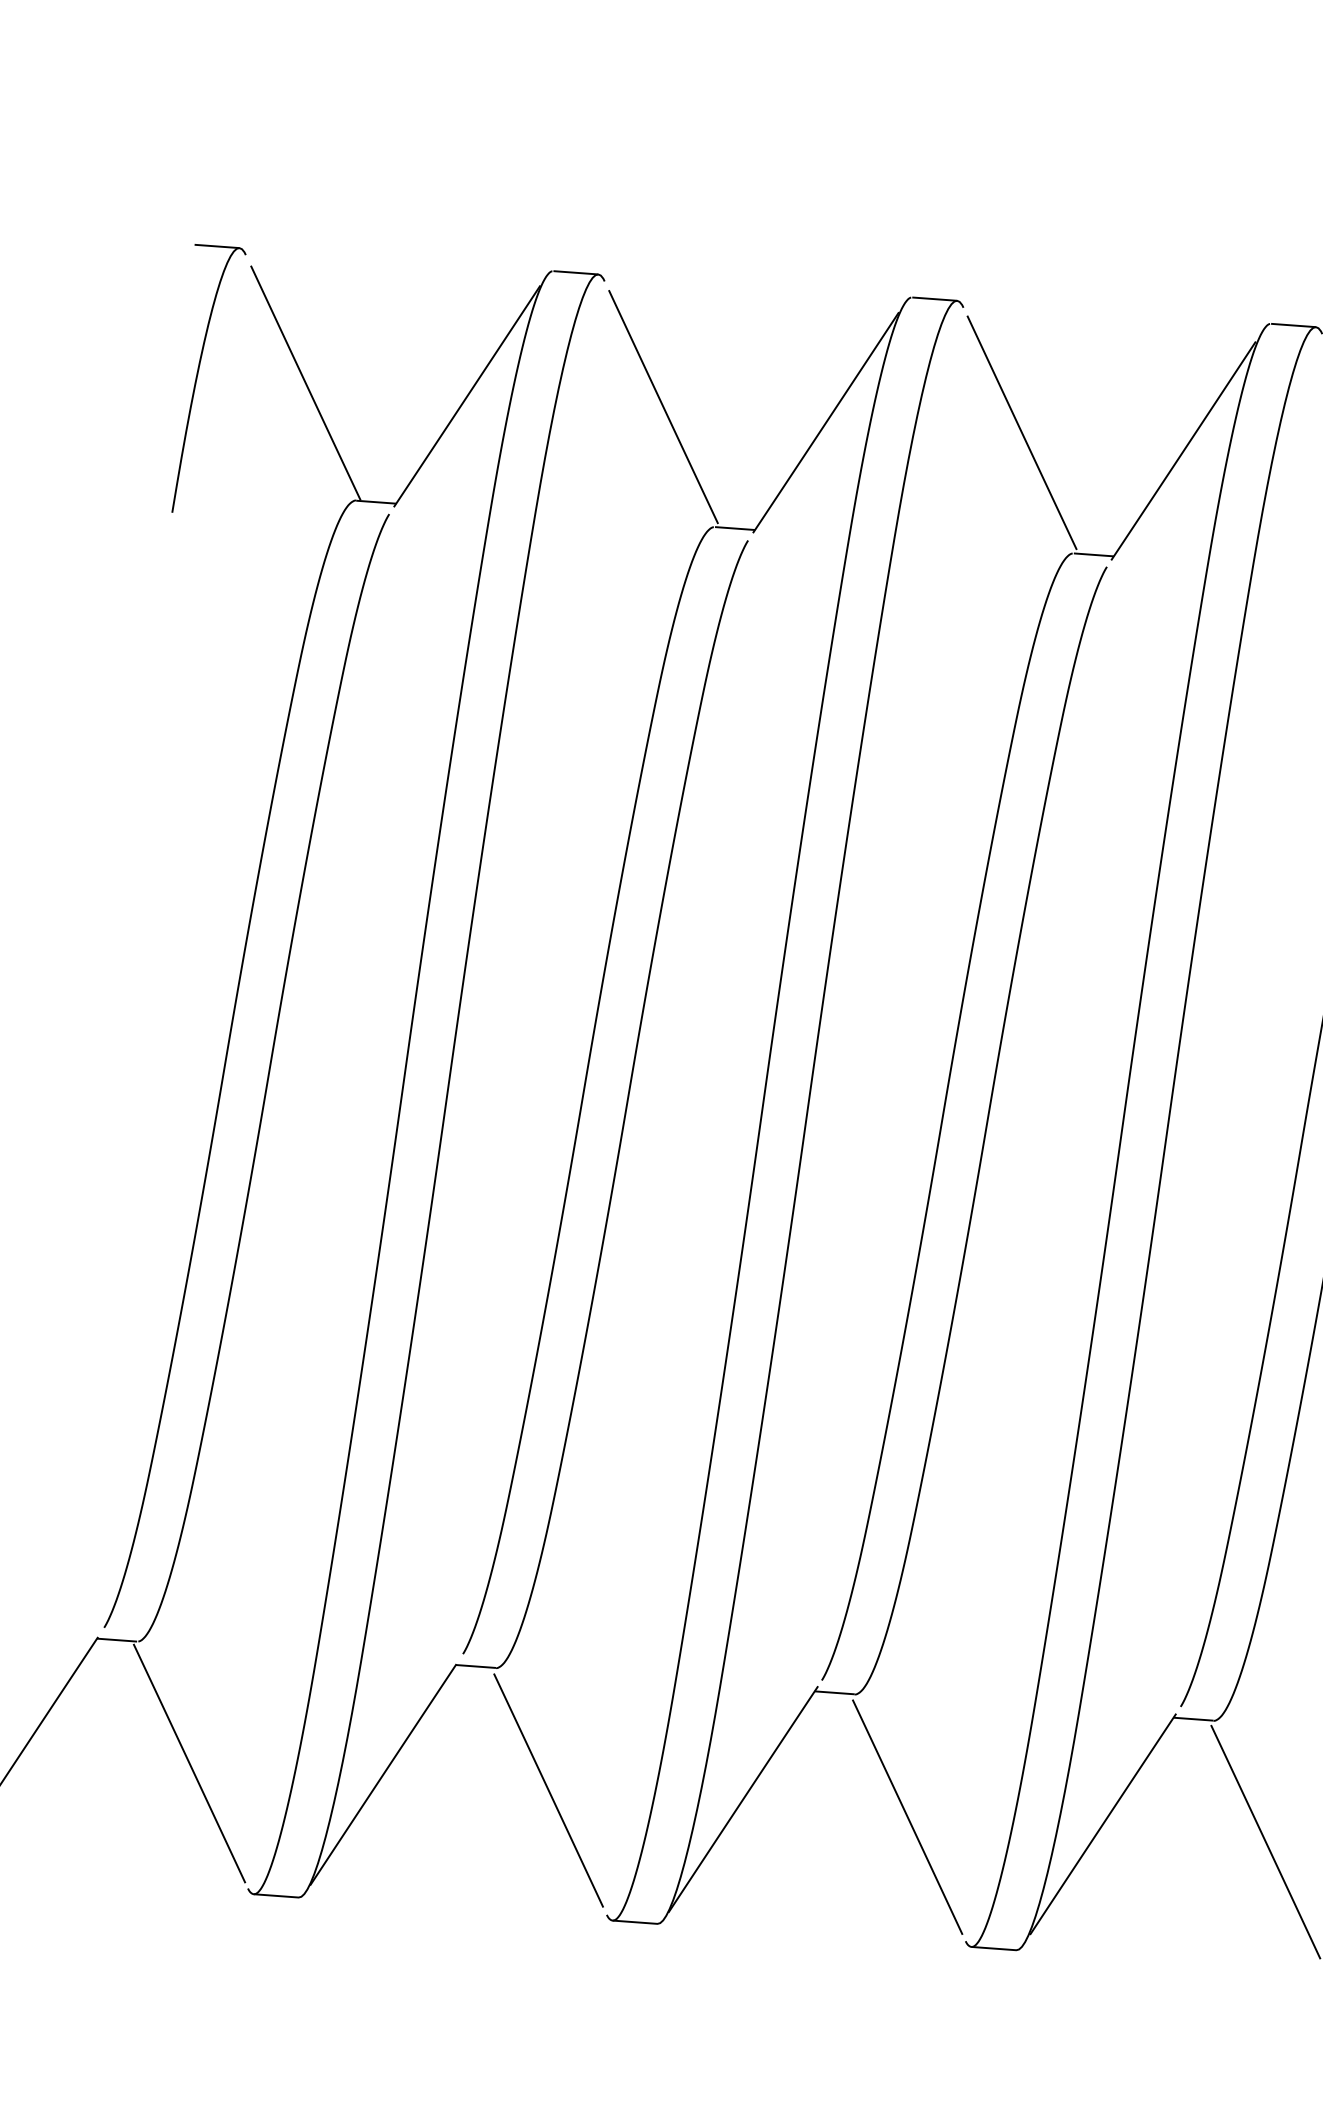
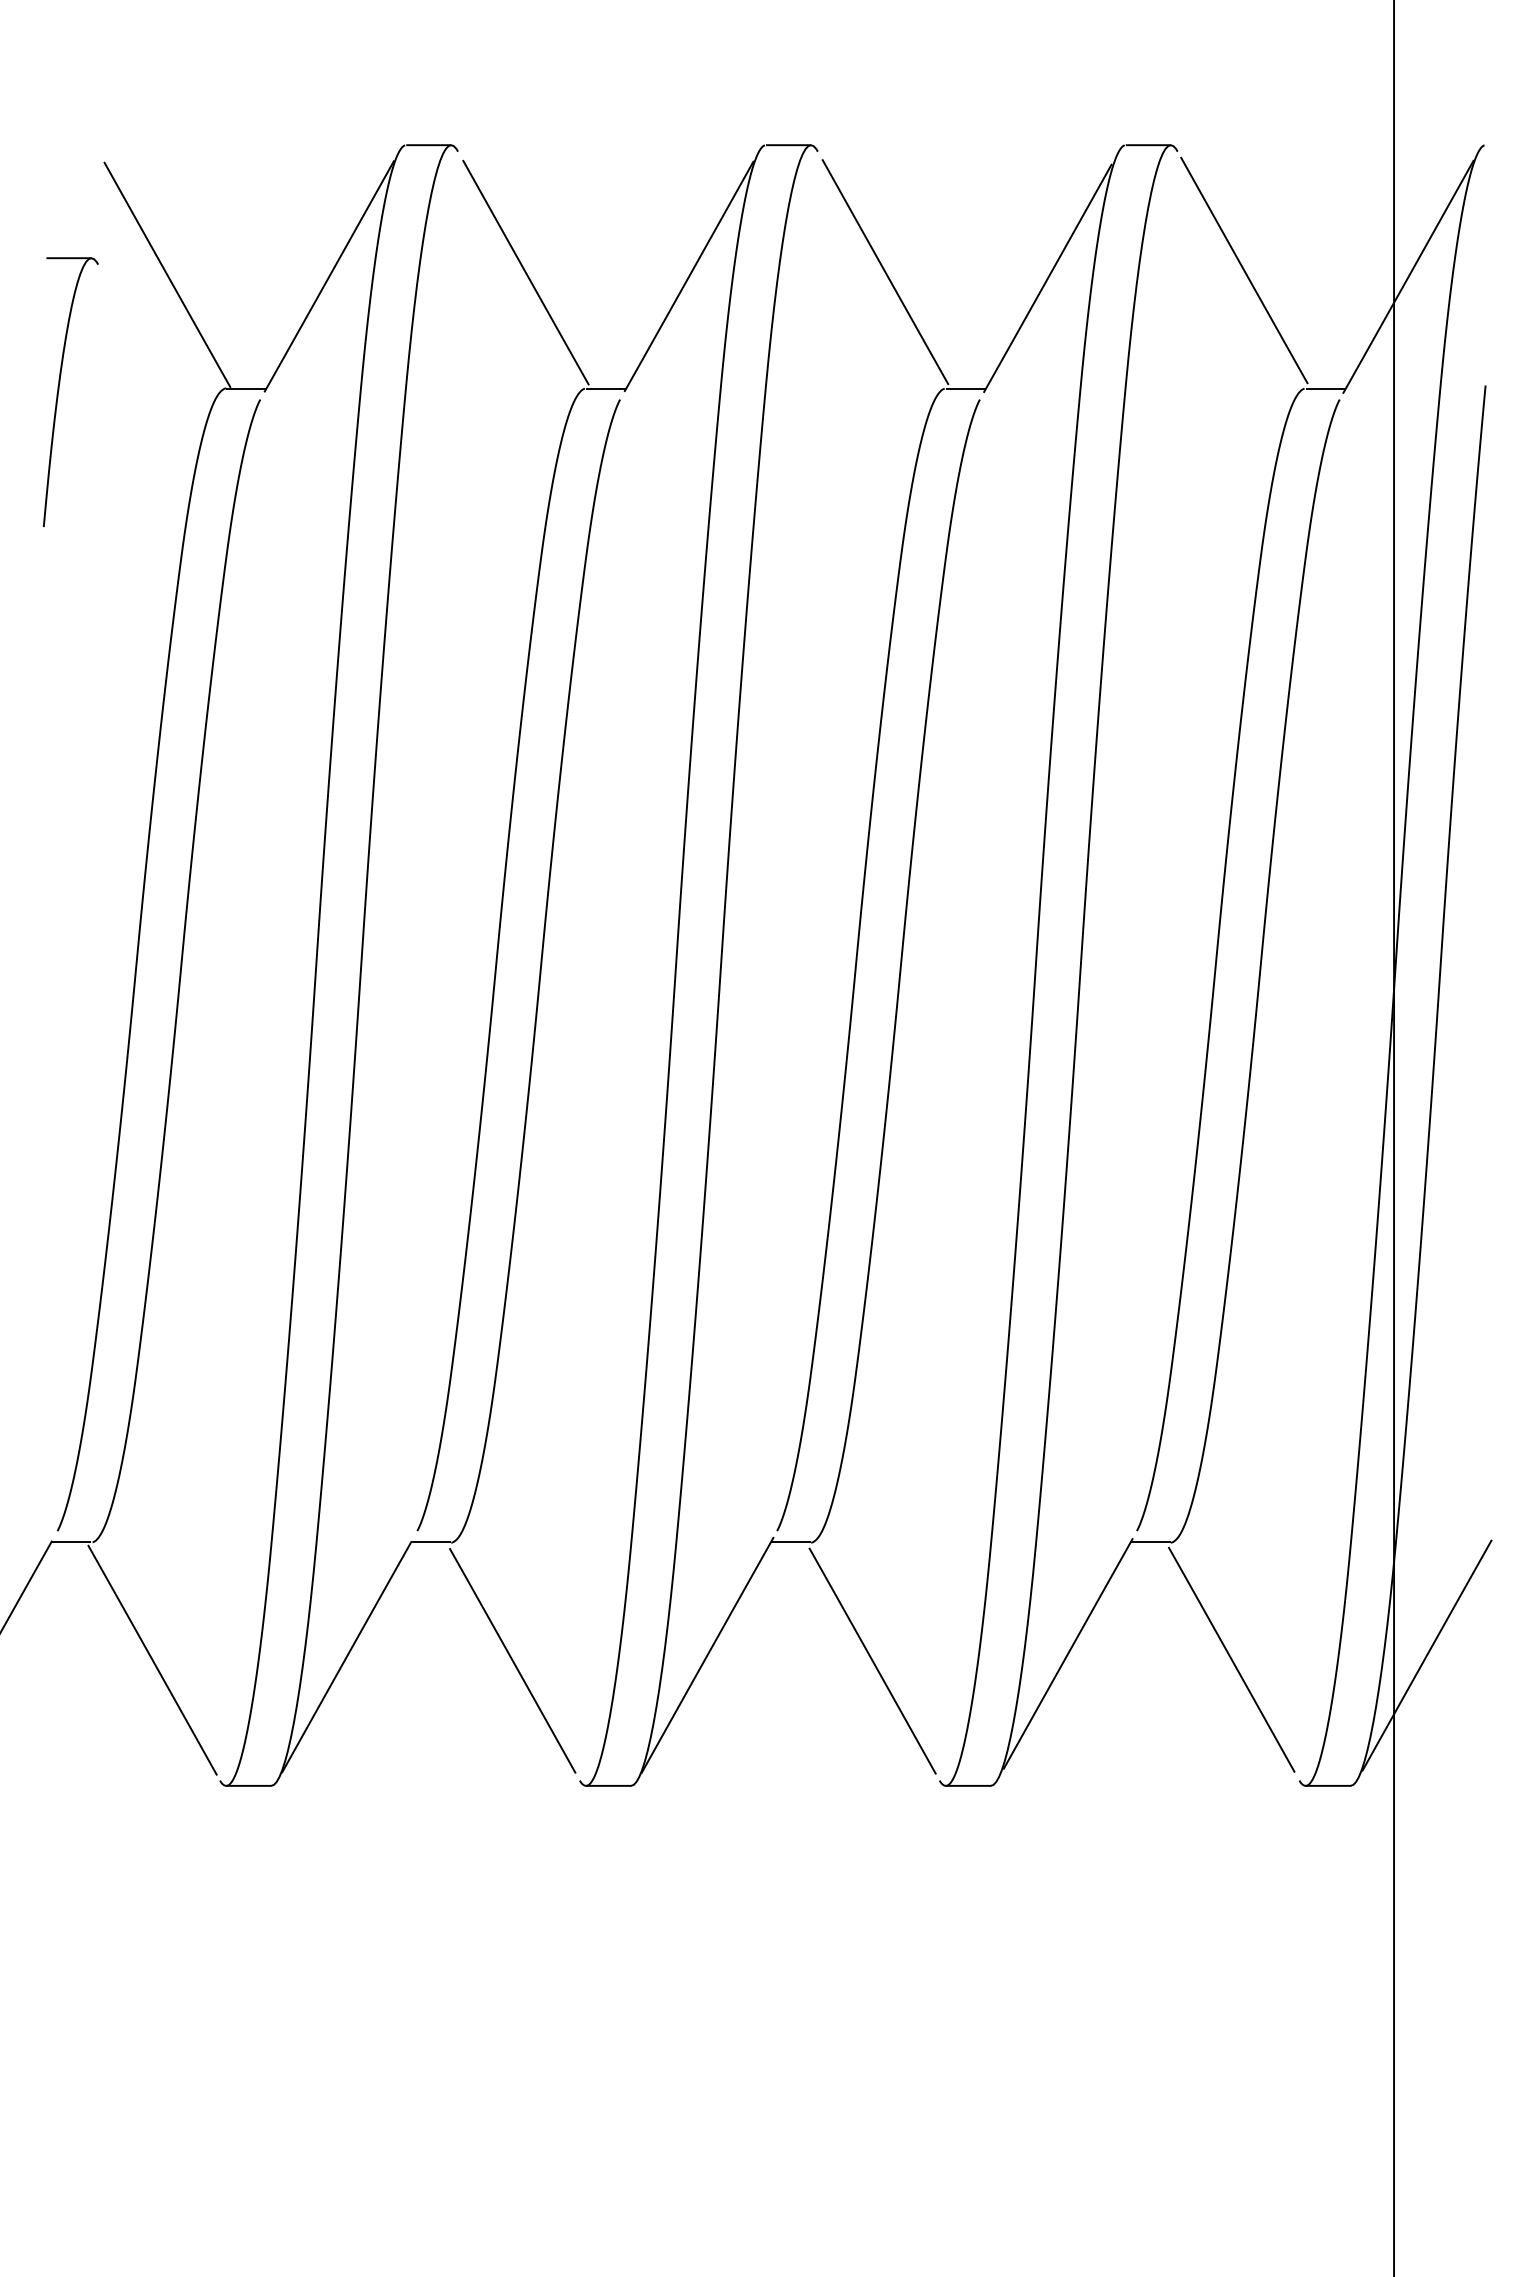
part: (197, 377) -> (59, 390), moved

